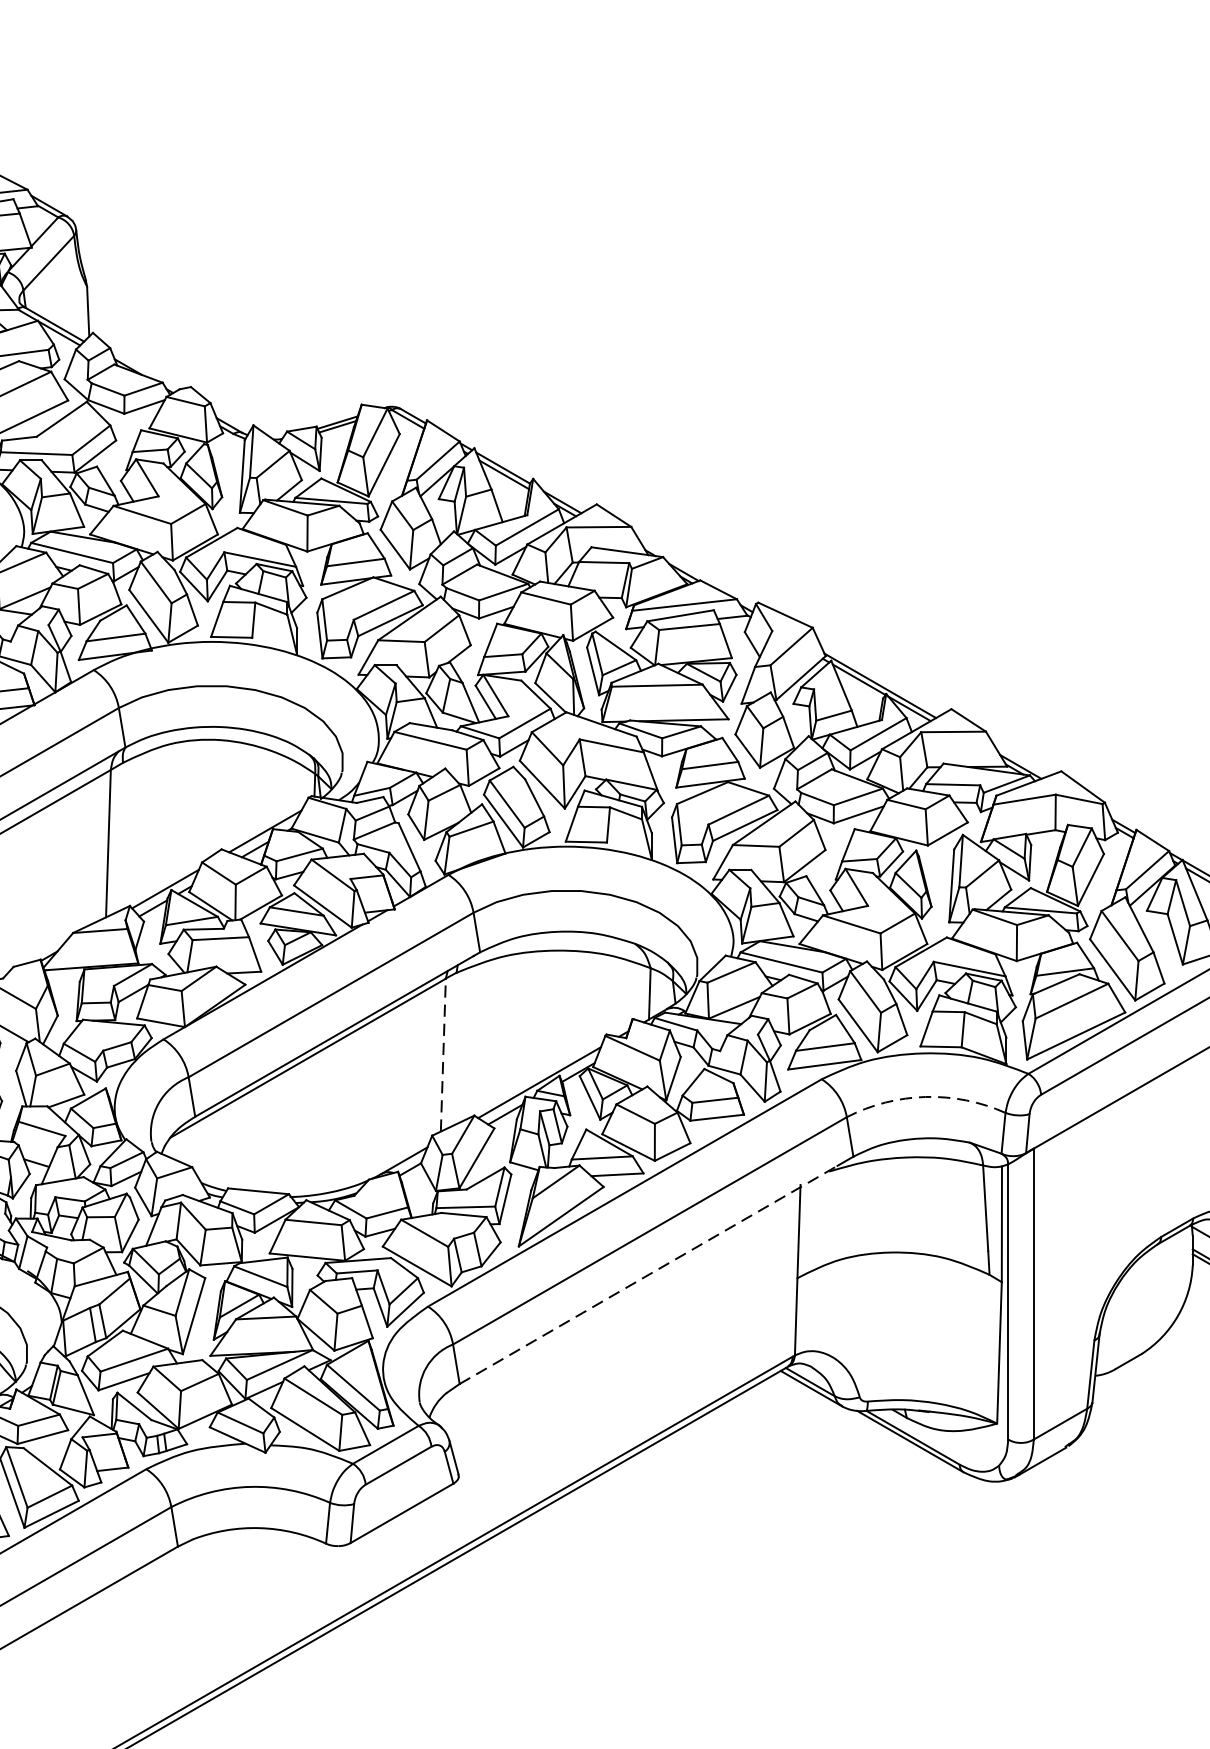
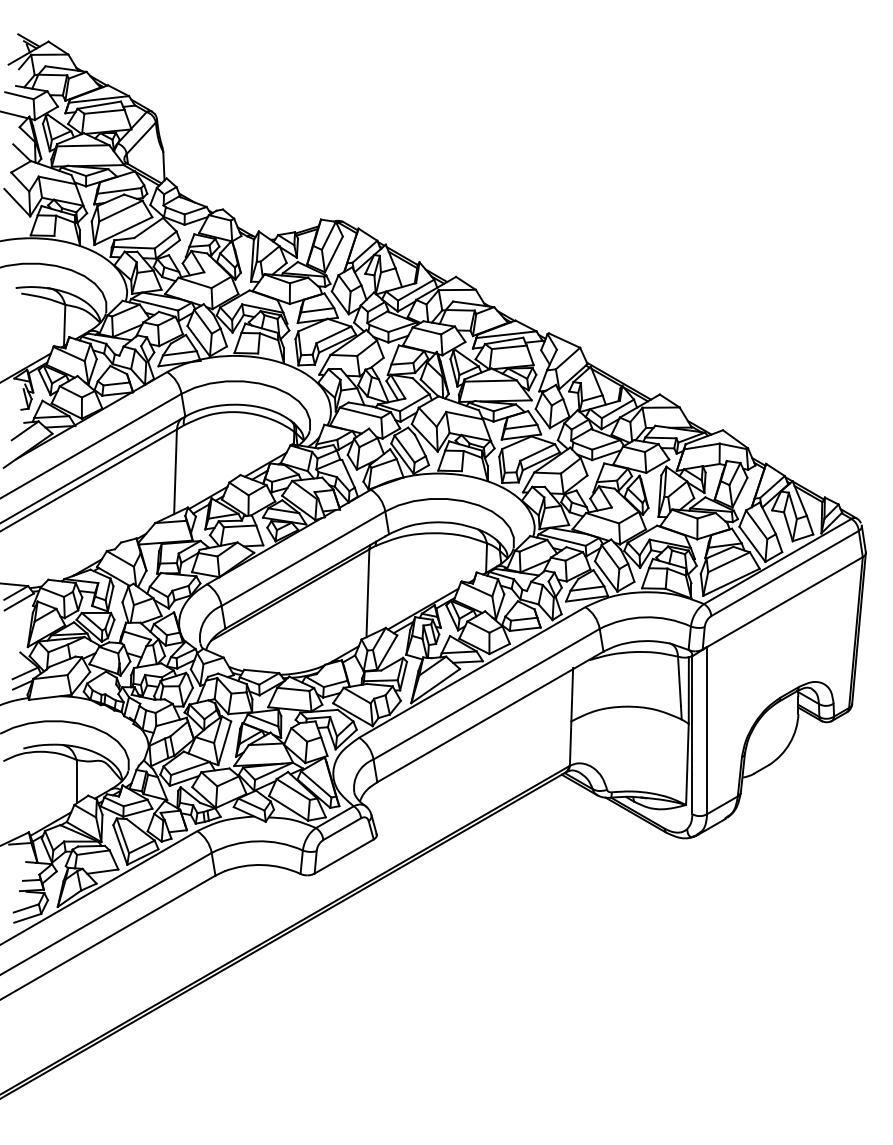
line: (442, 1055) -> (367, 593), dashed -> solid
arc: (926, 1097) -> (645, 617), dashed -> solid
line: (649, 1274) -> (486, 719), dashed -> solid

